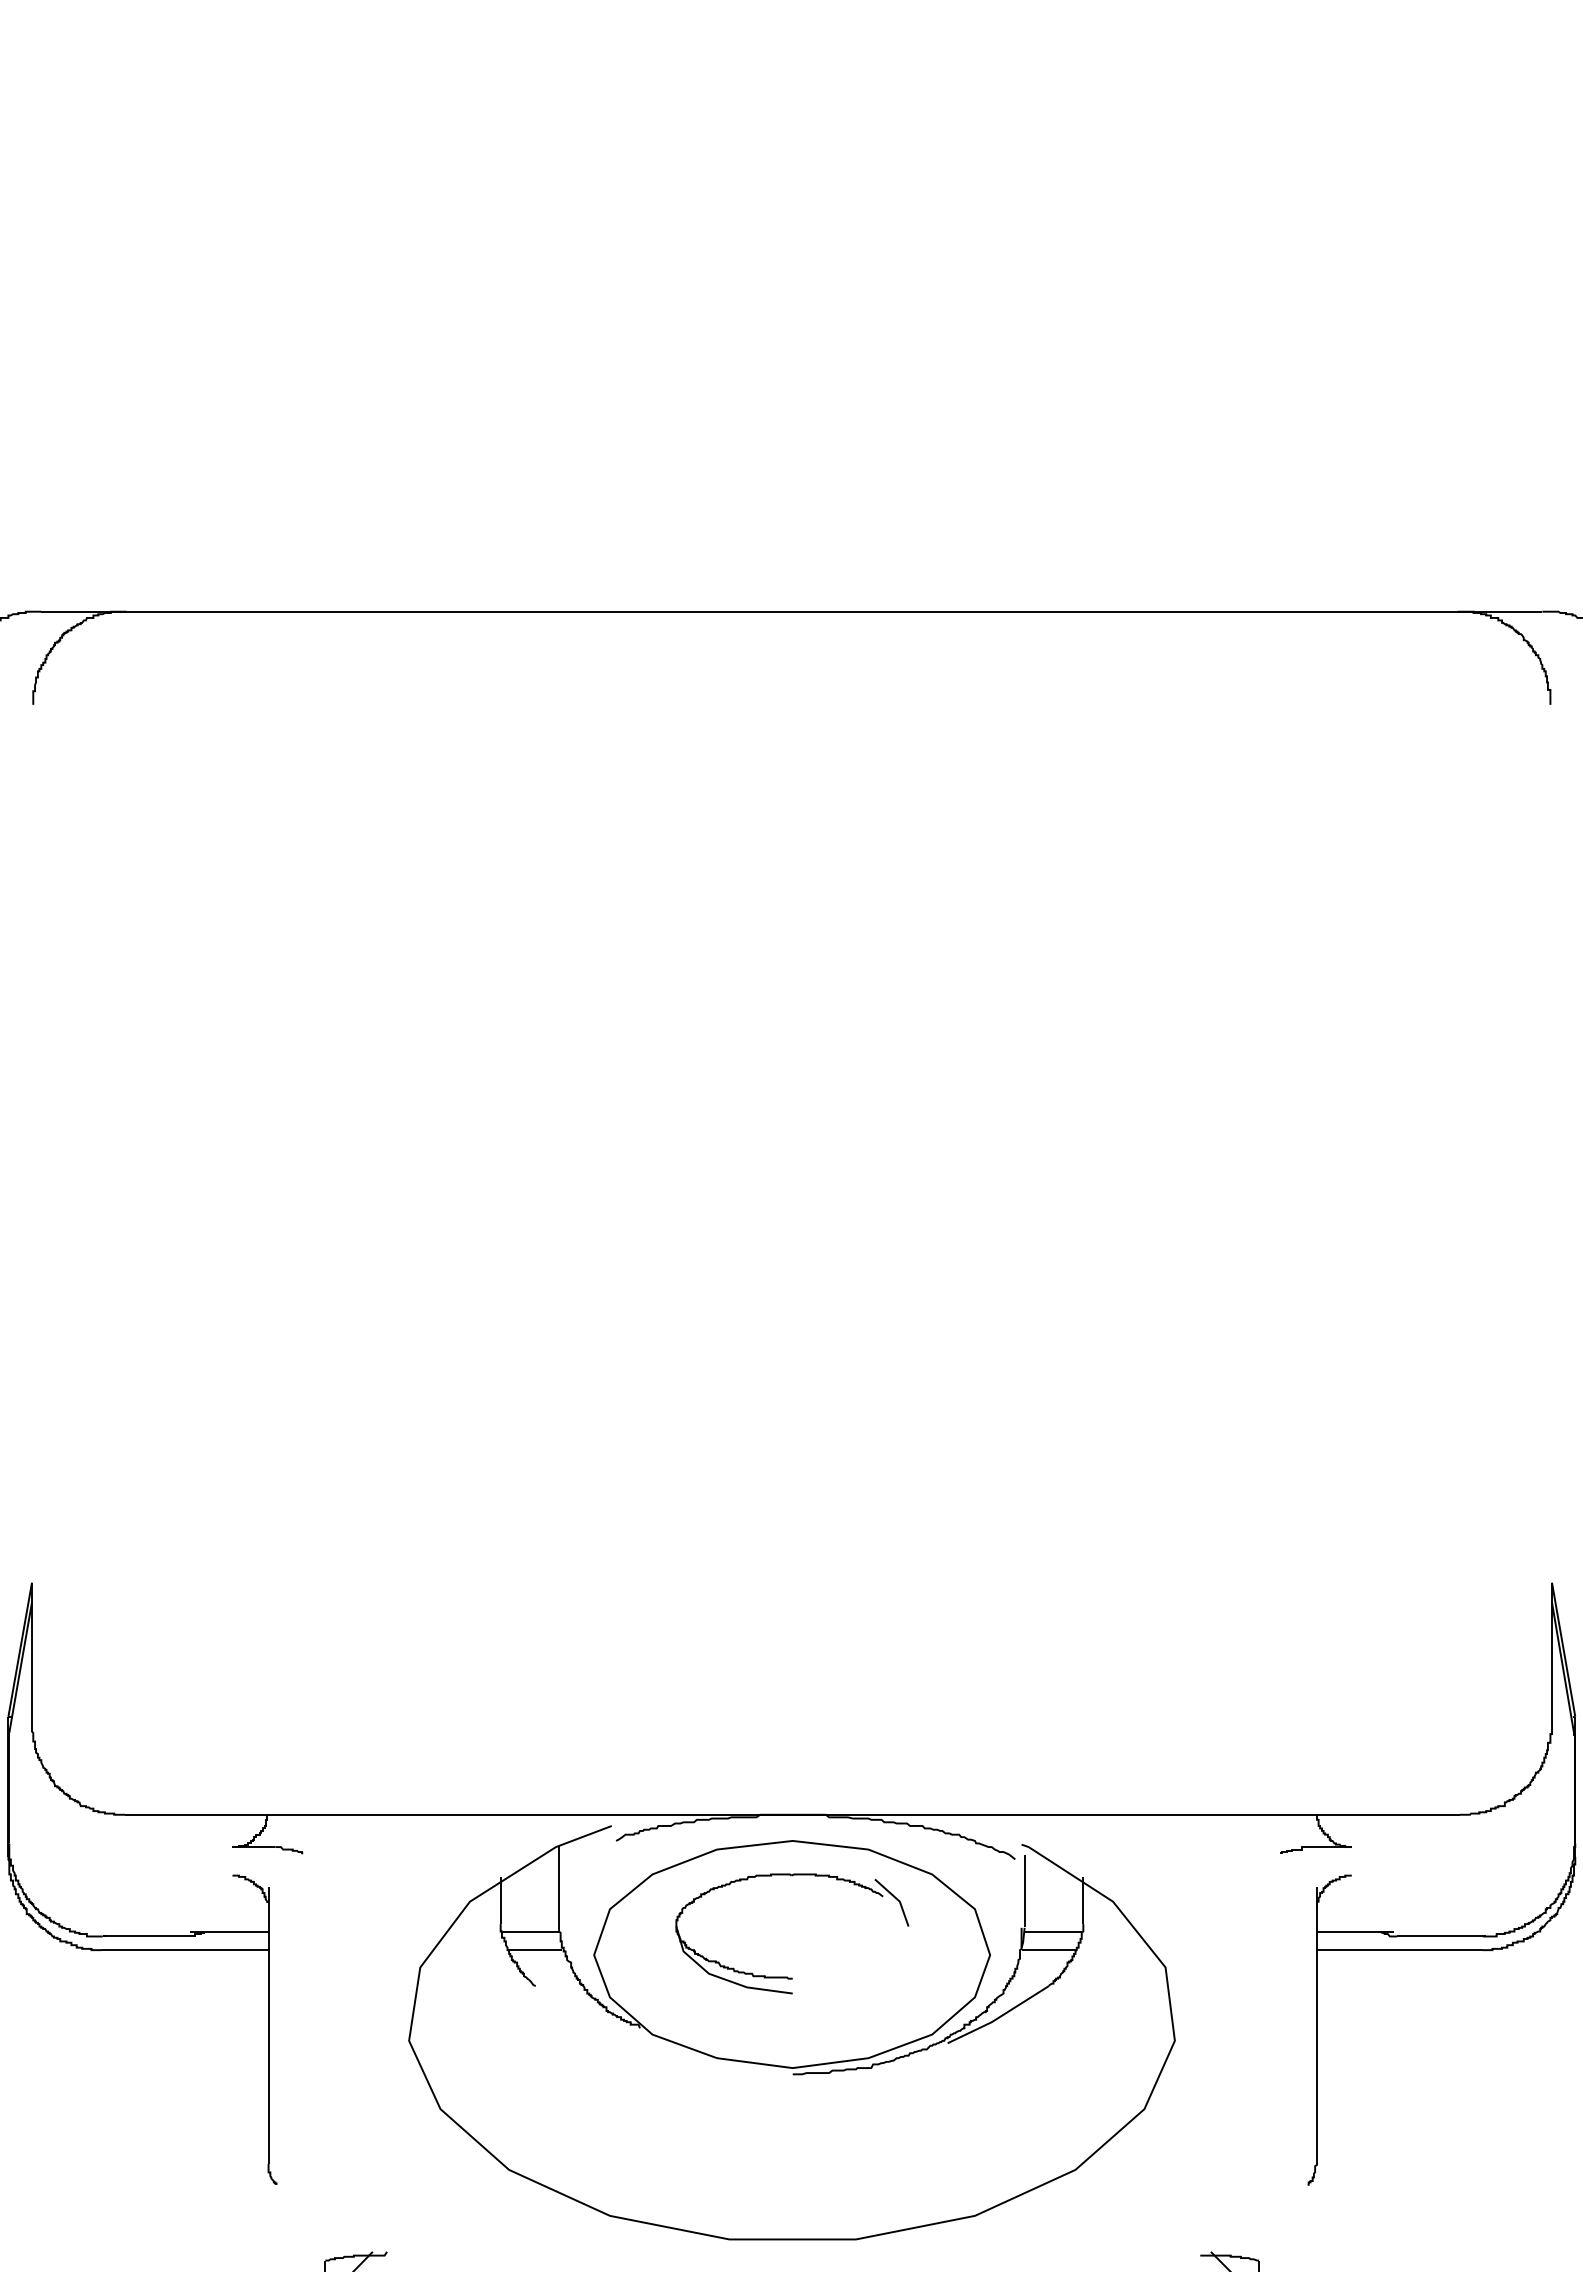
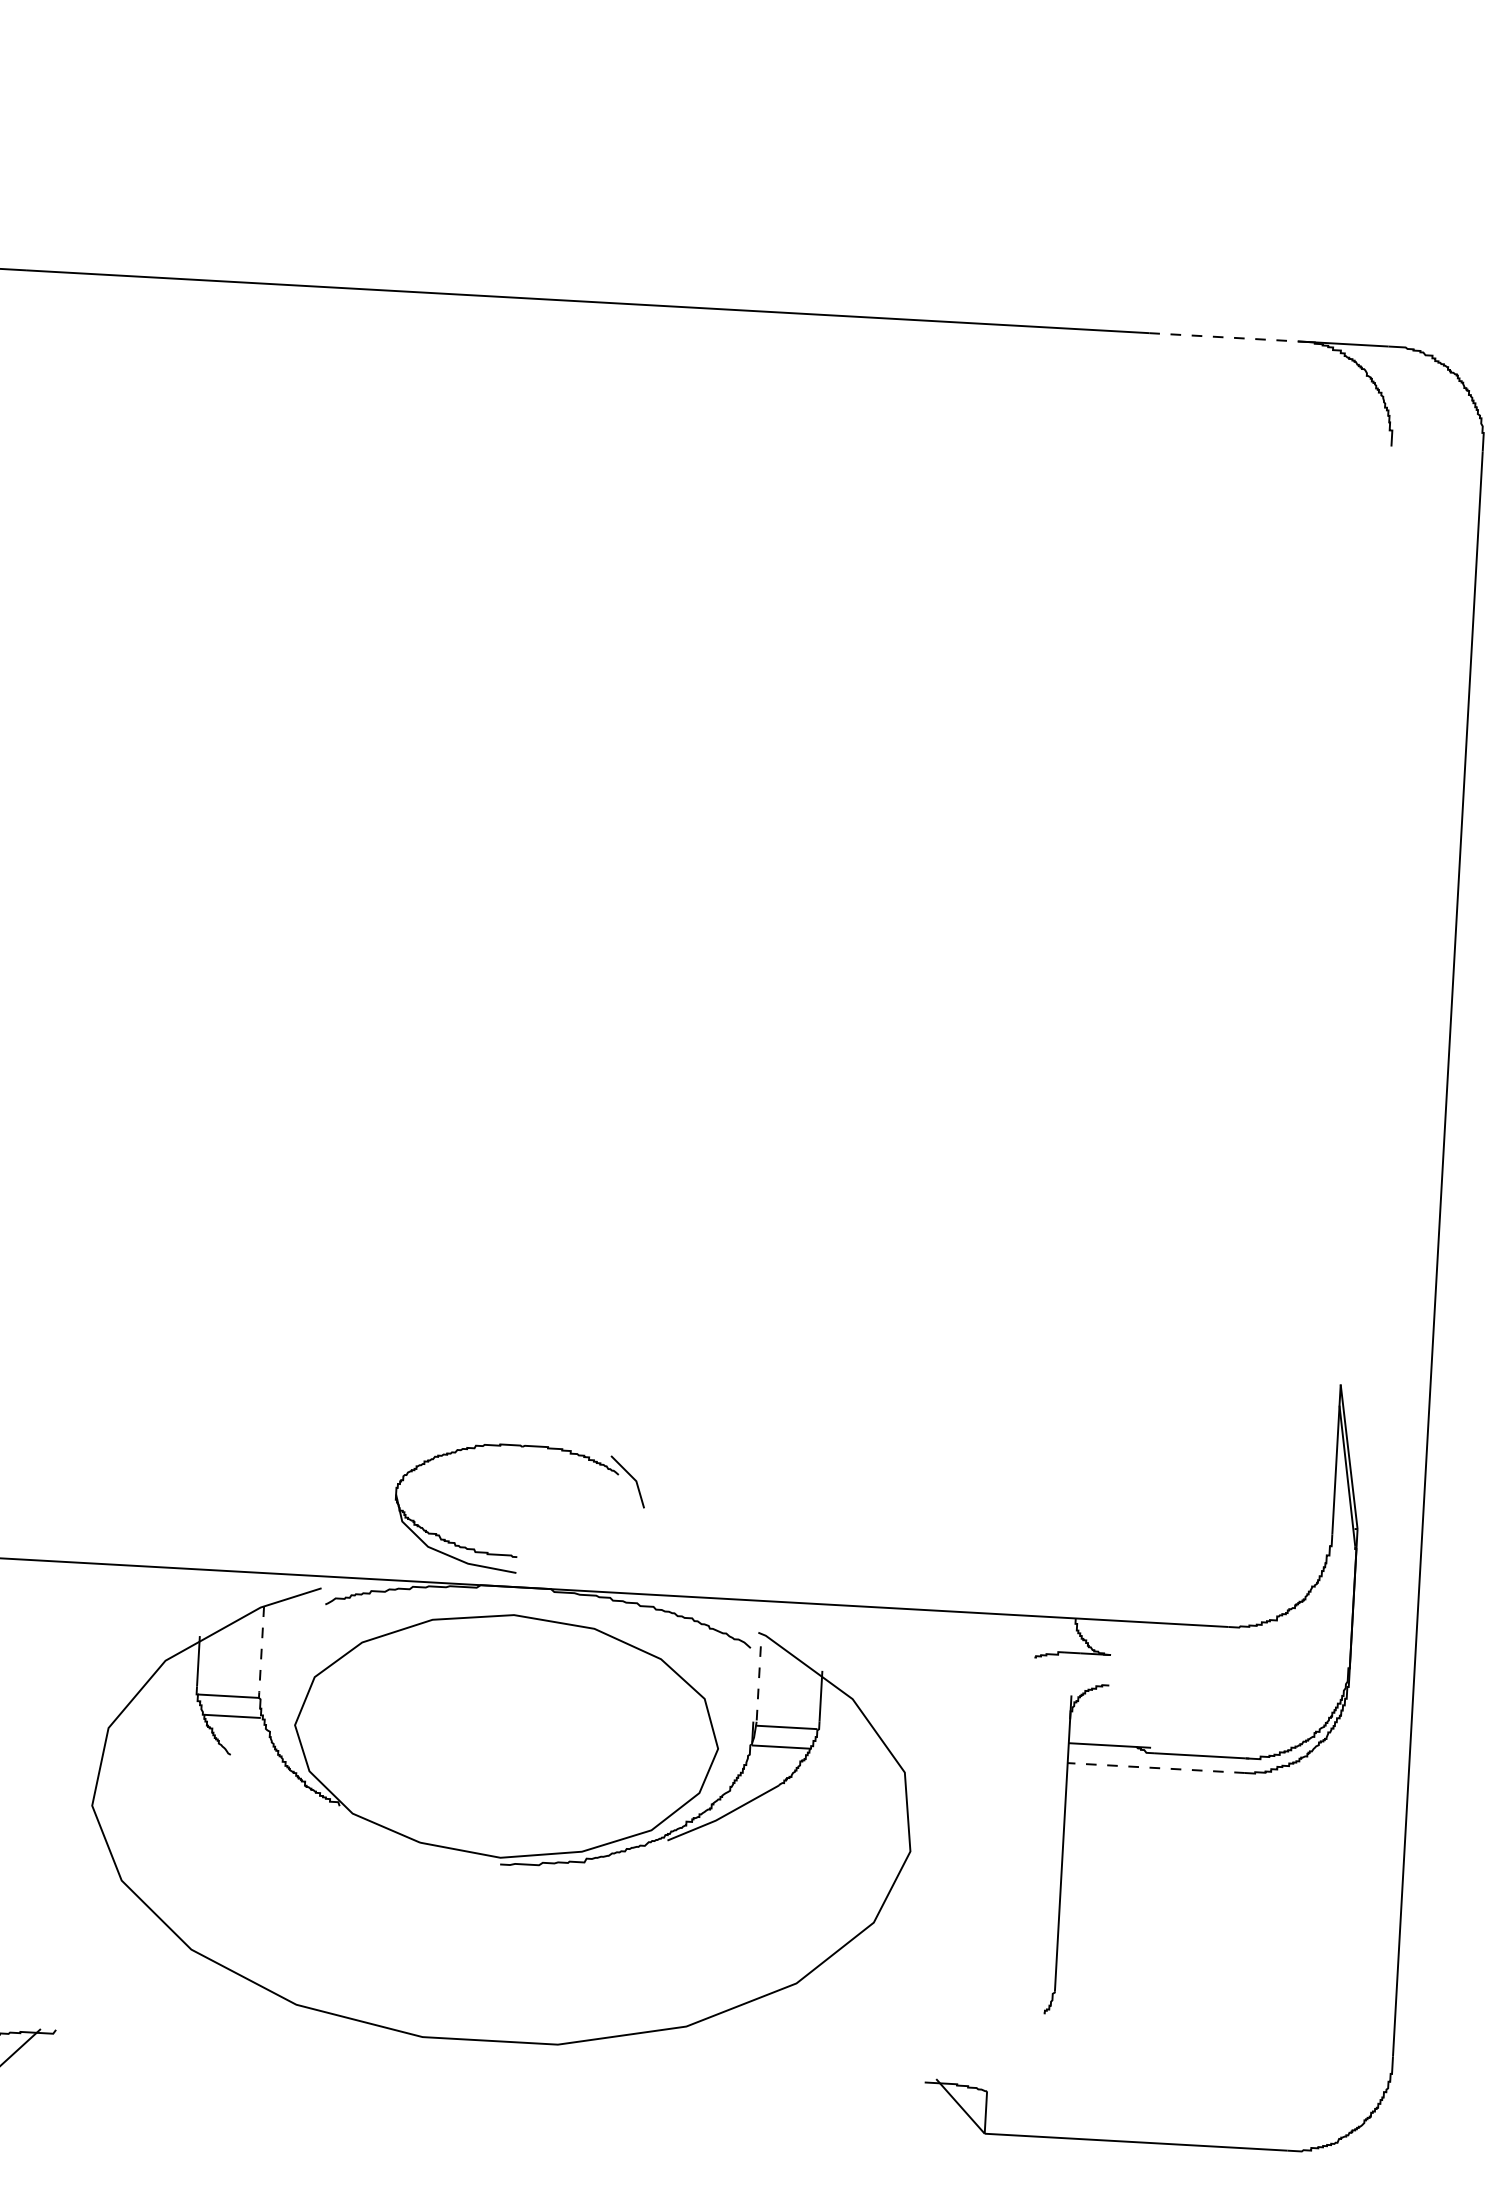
line: (1388, 611) -> (1224, 337), solid -> dashed
line: (559, 1886) -> (262, 1649), solid -> dashed
line: (1024, 1890) -> (758, 1681), solid -> dashed
line: (1399, 1950) -> (1155, 1768), solid -> dashed
part: (787, 1976) -> (511, 1554), moved

